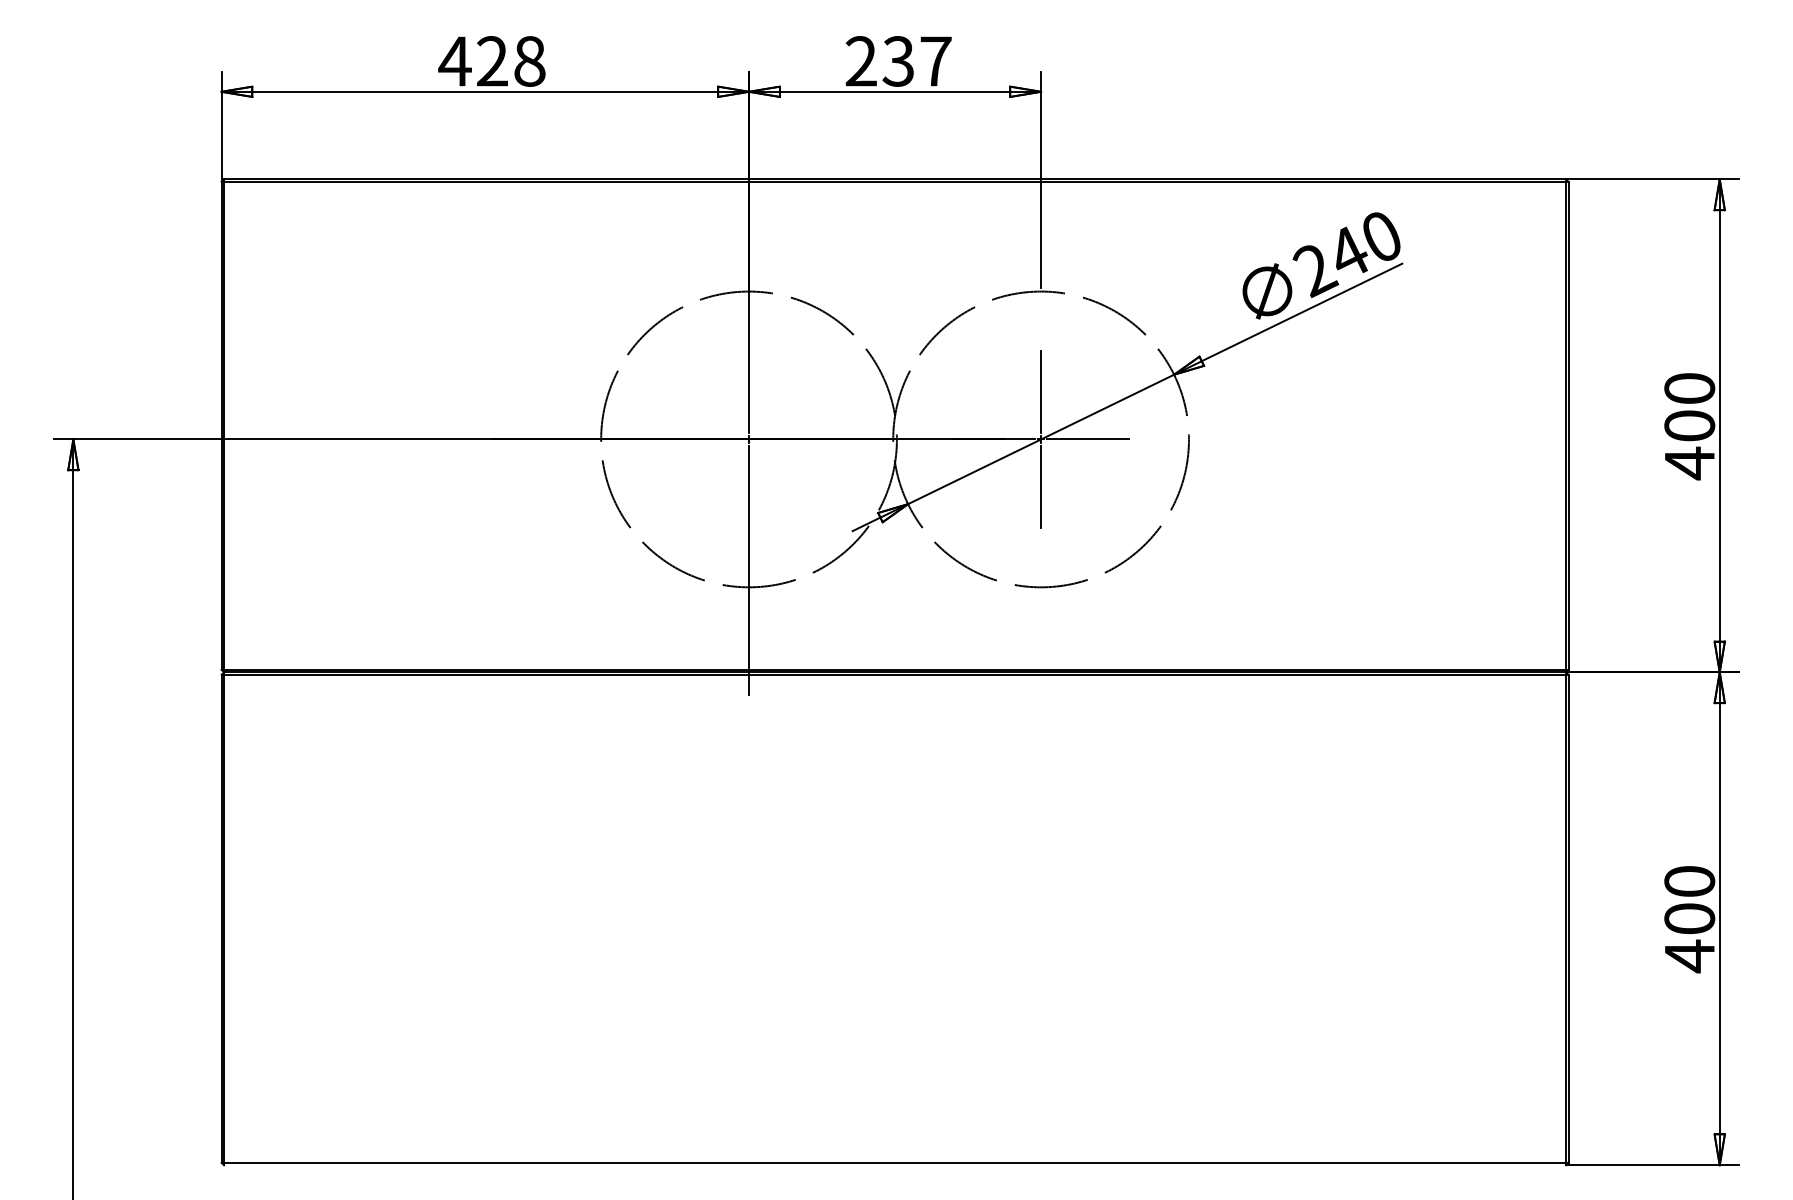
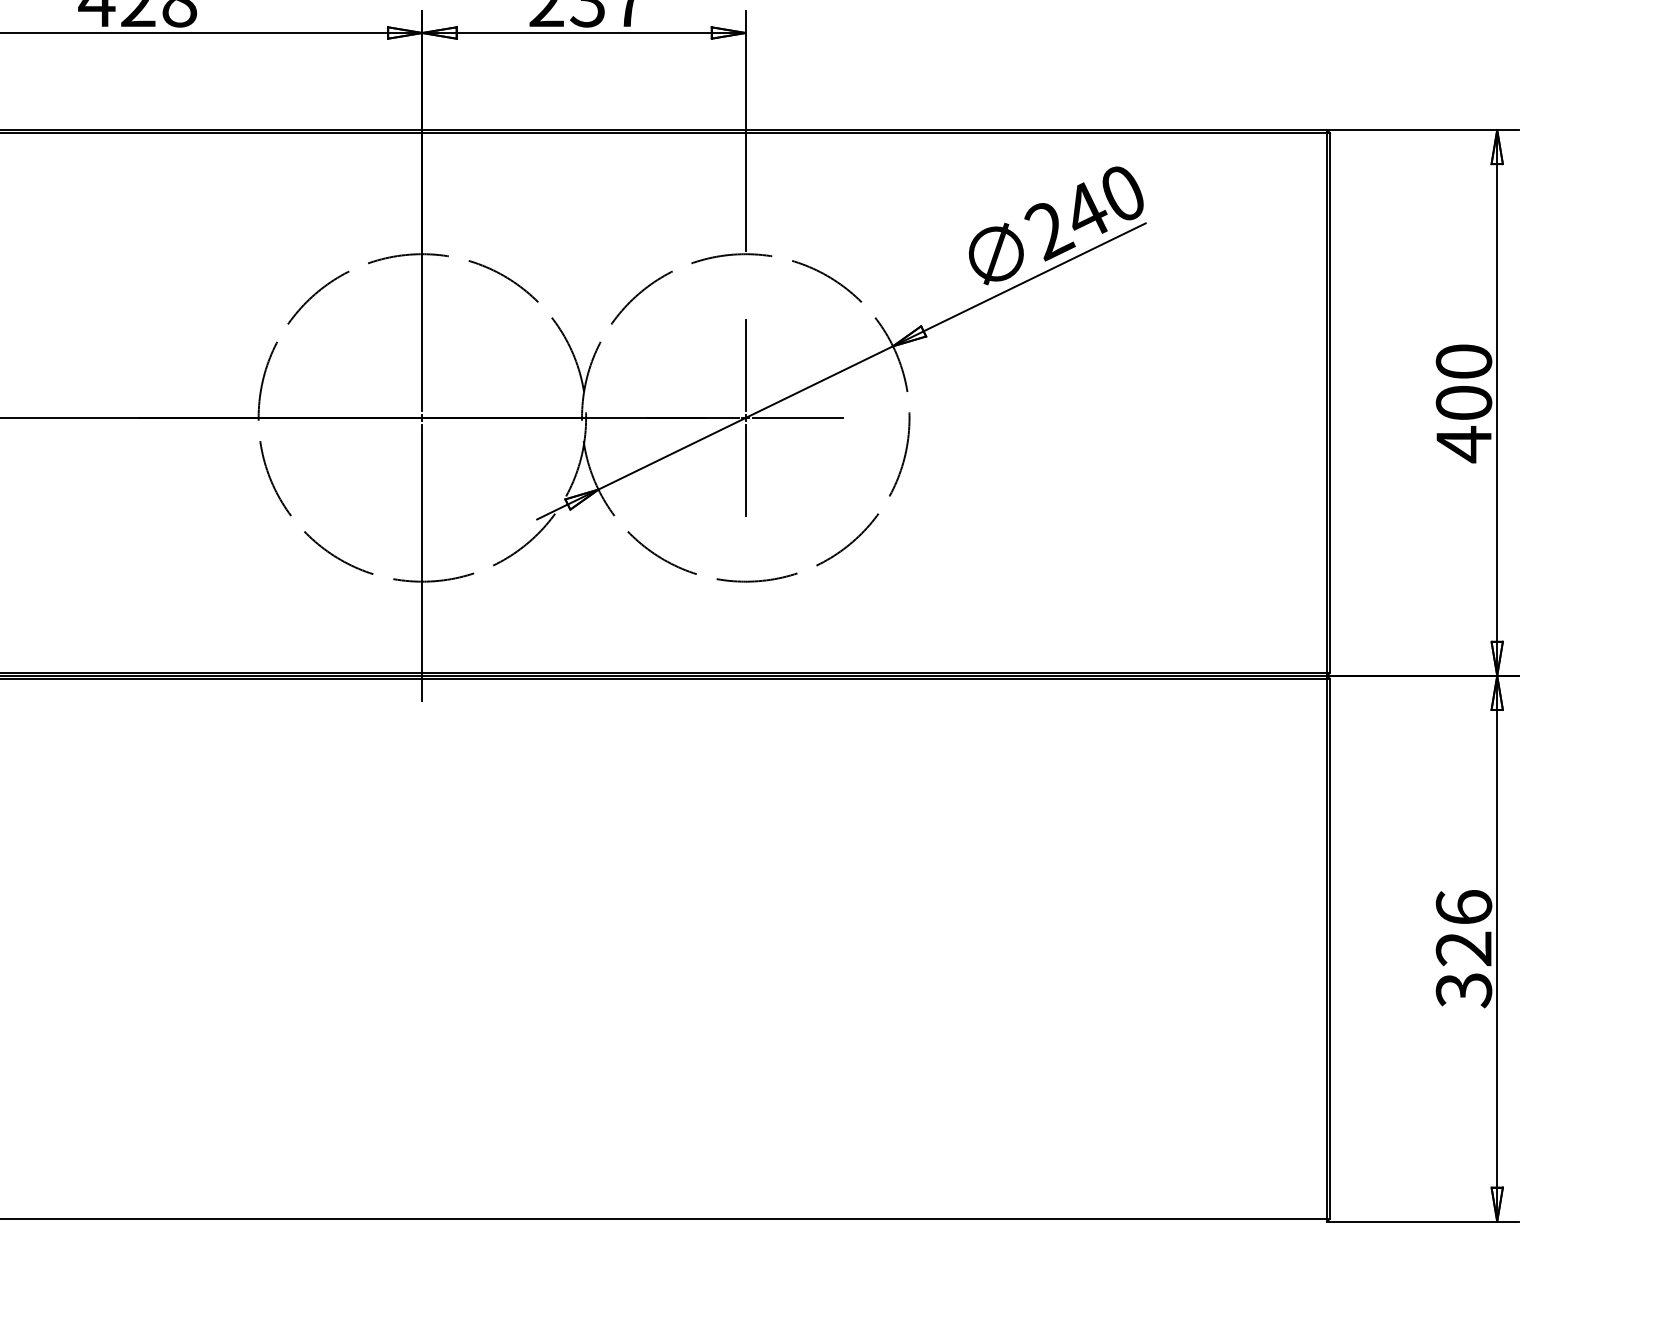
text: (1689, 919) -> (1463, 949), 400 -> 326

